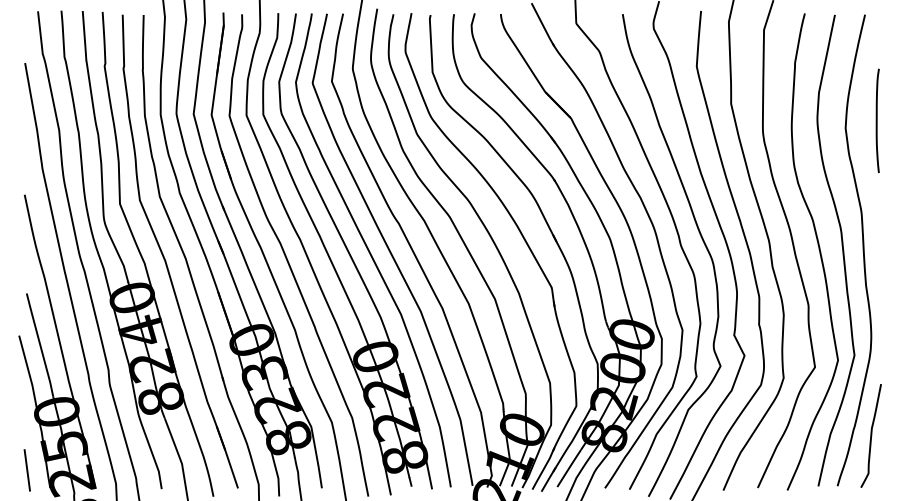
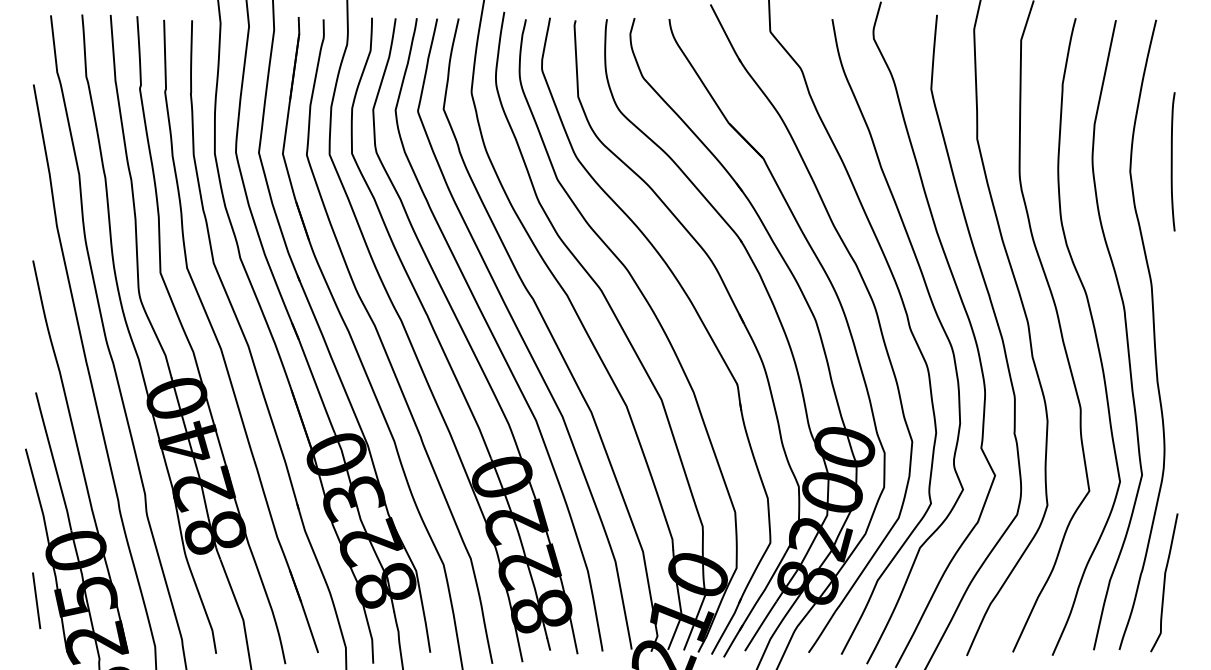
line: (26, 470) -> (35, 600), moved

